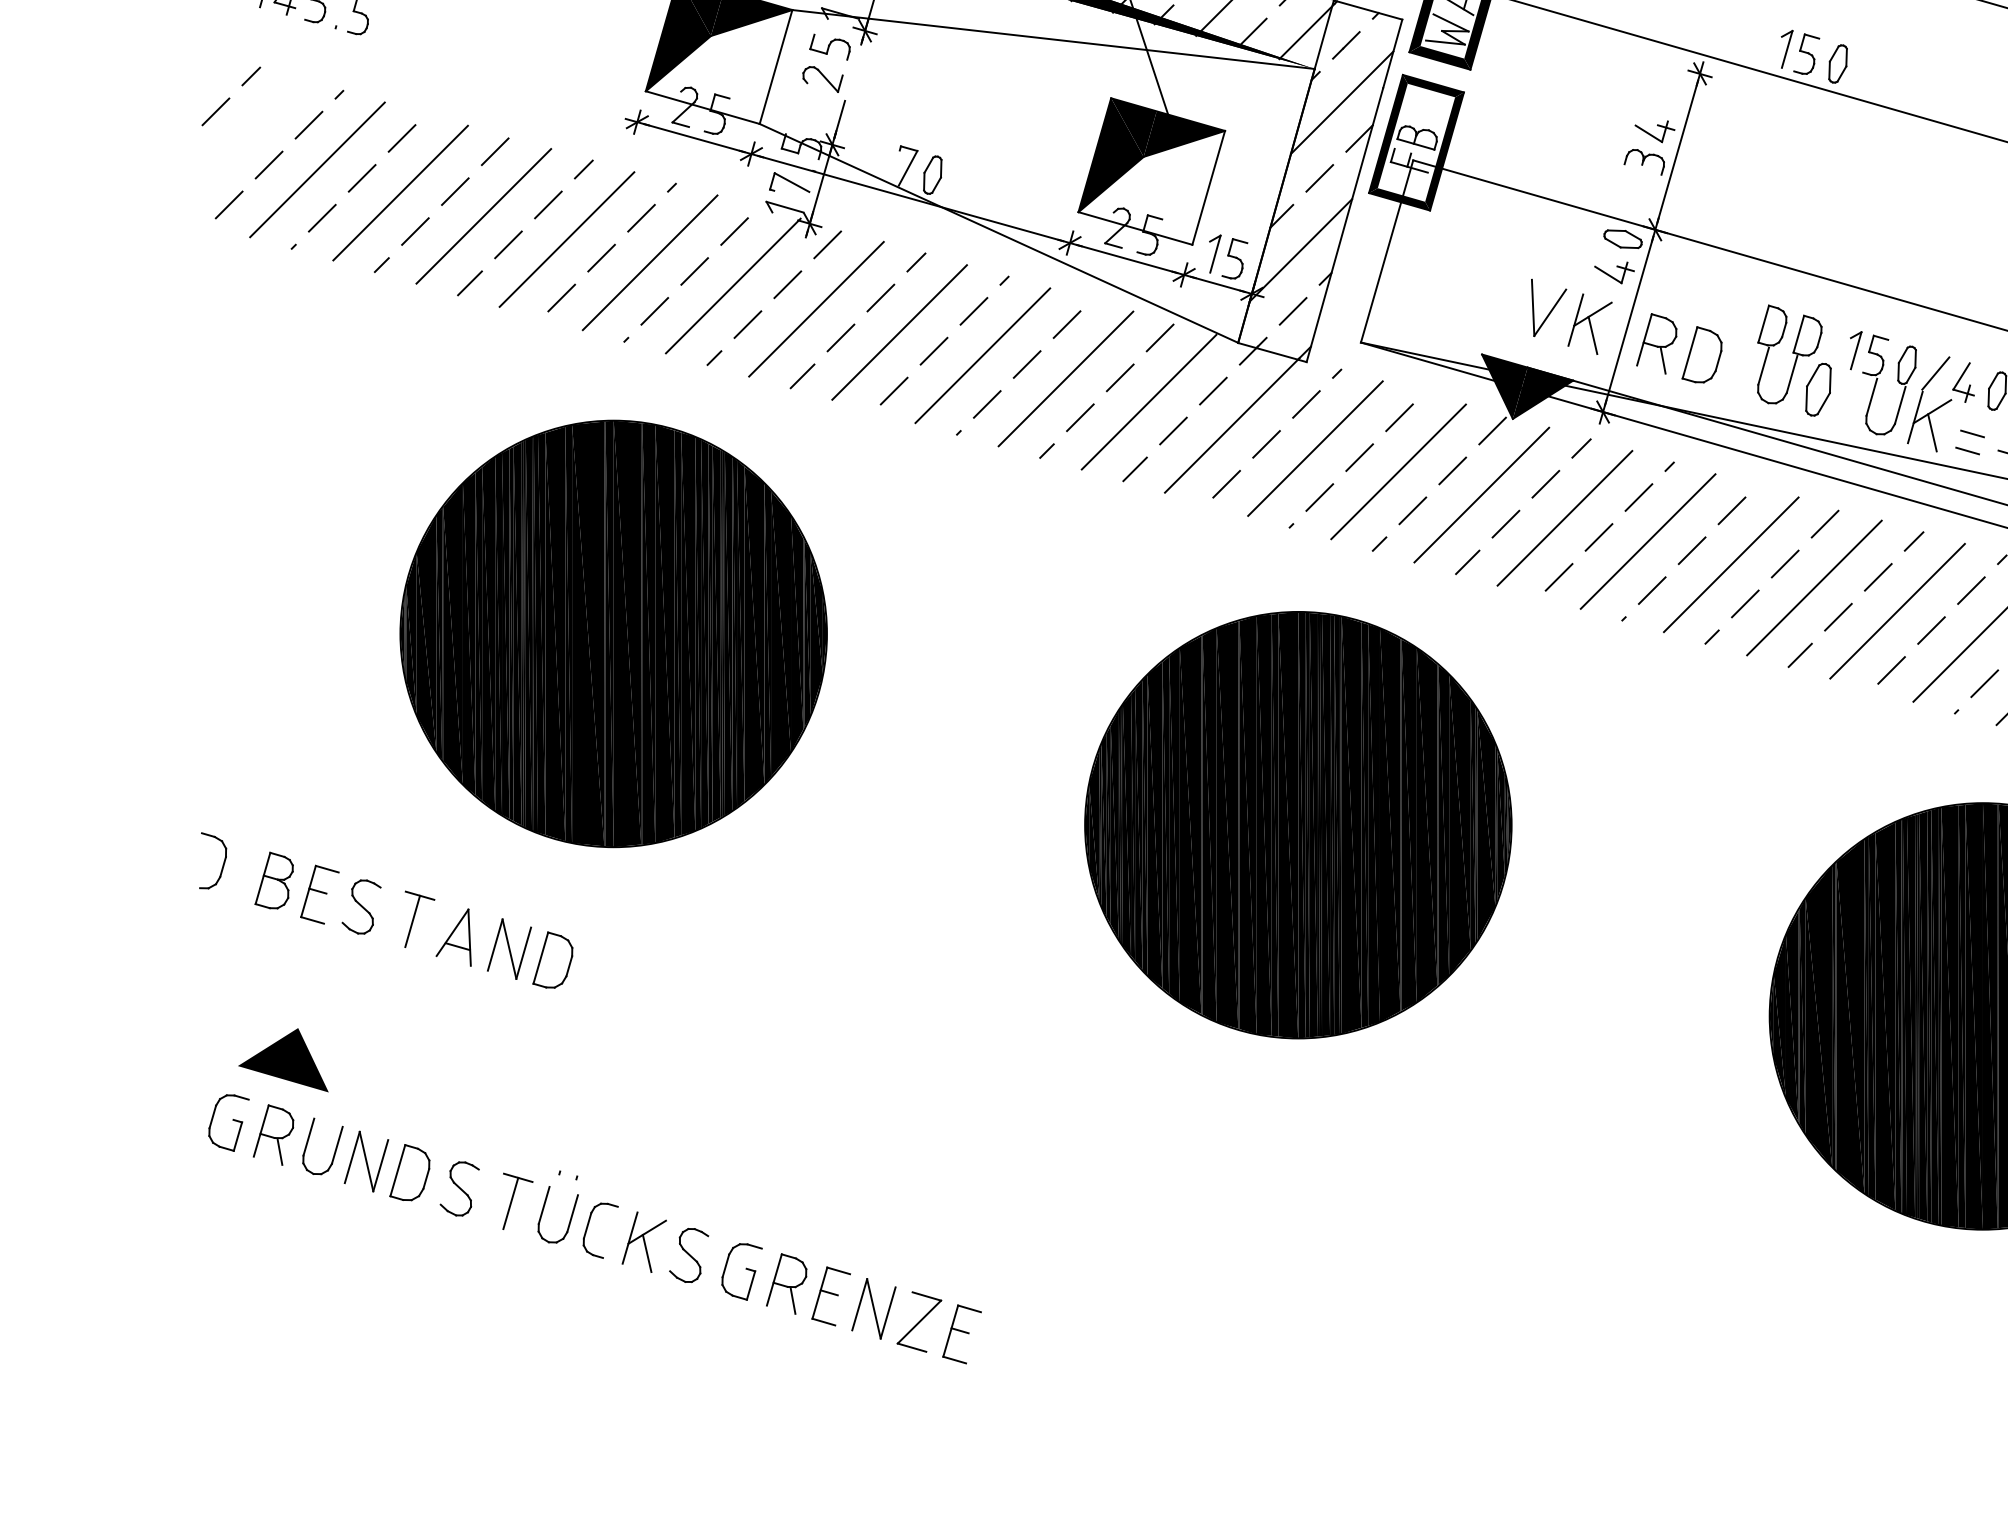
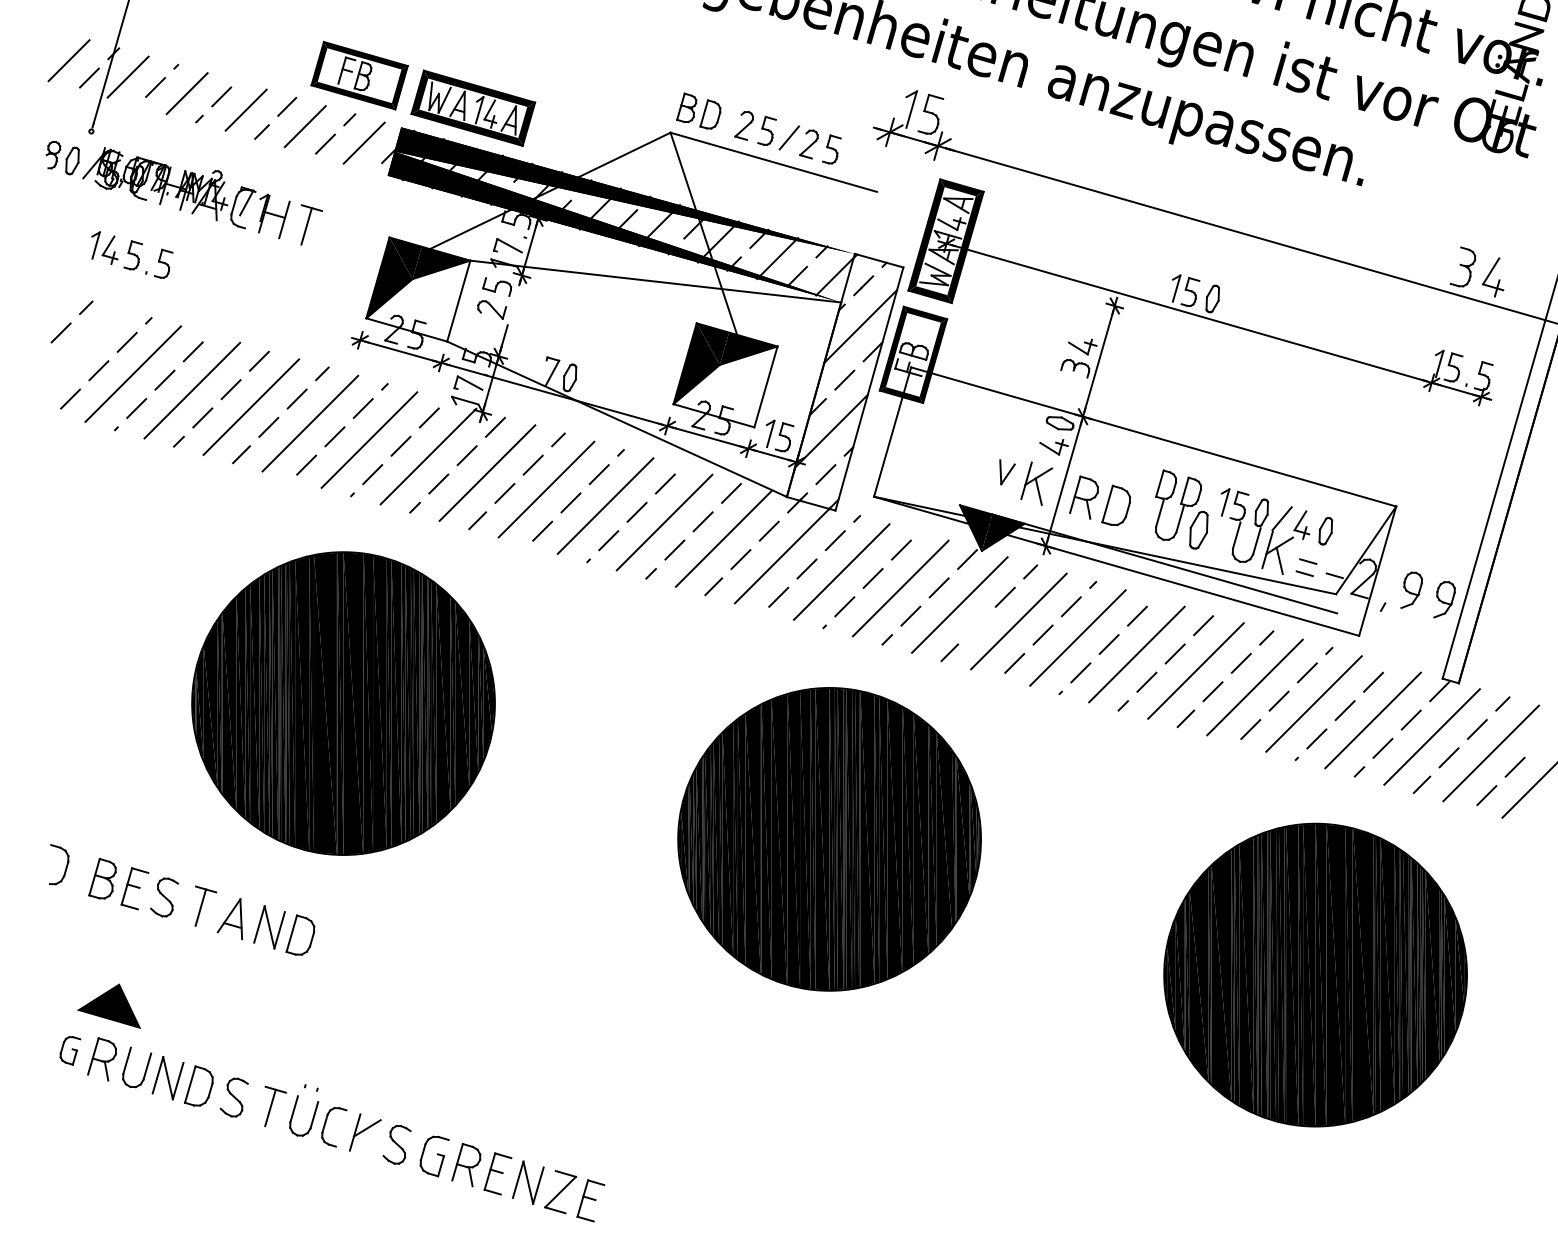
part: (1548, 308) -> (1007, 472), size x0.6
line: (1505, 523) -> (976, 625), removed
part: (229, 1122) -> (70, 1050), size x0.7
line: (647, 1253) -> (367, 1143), removed

